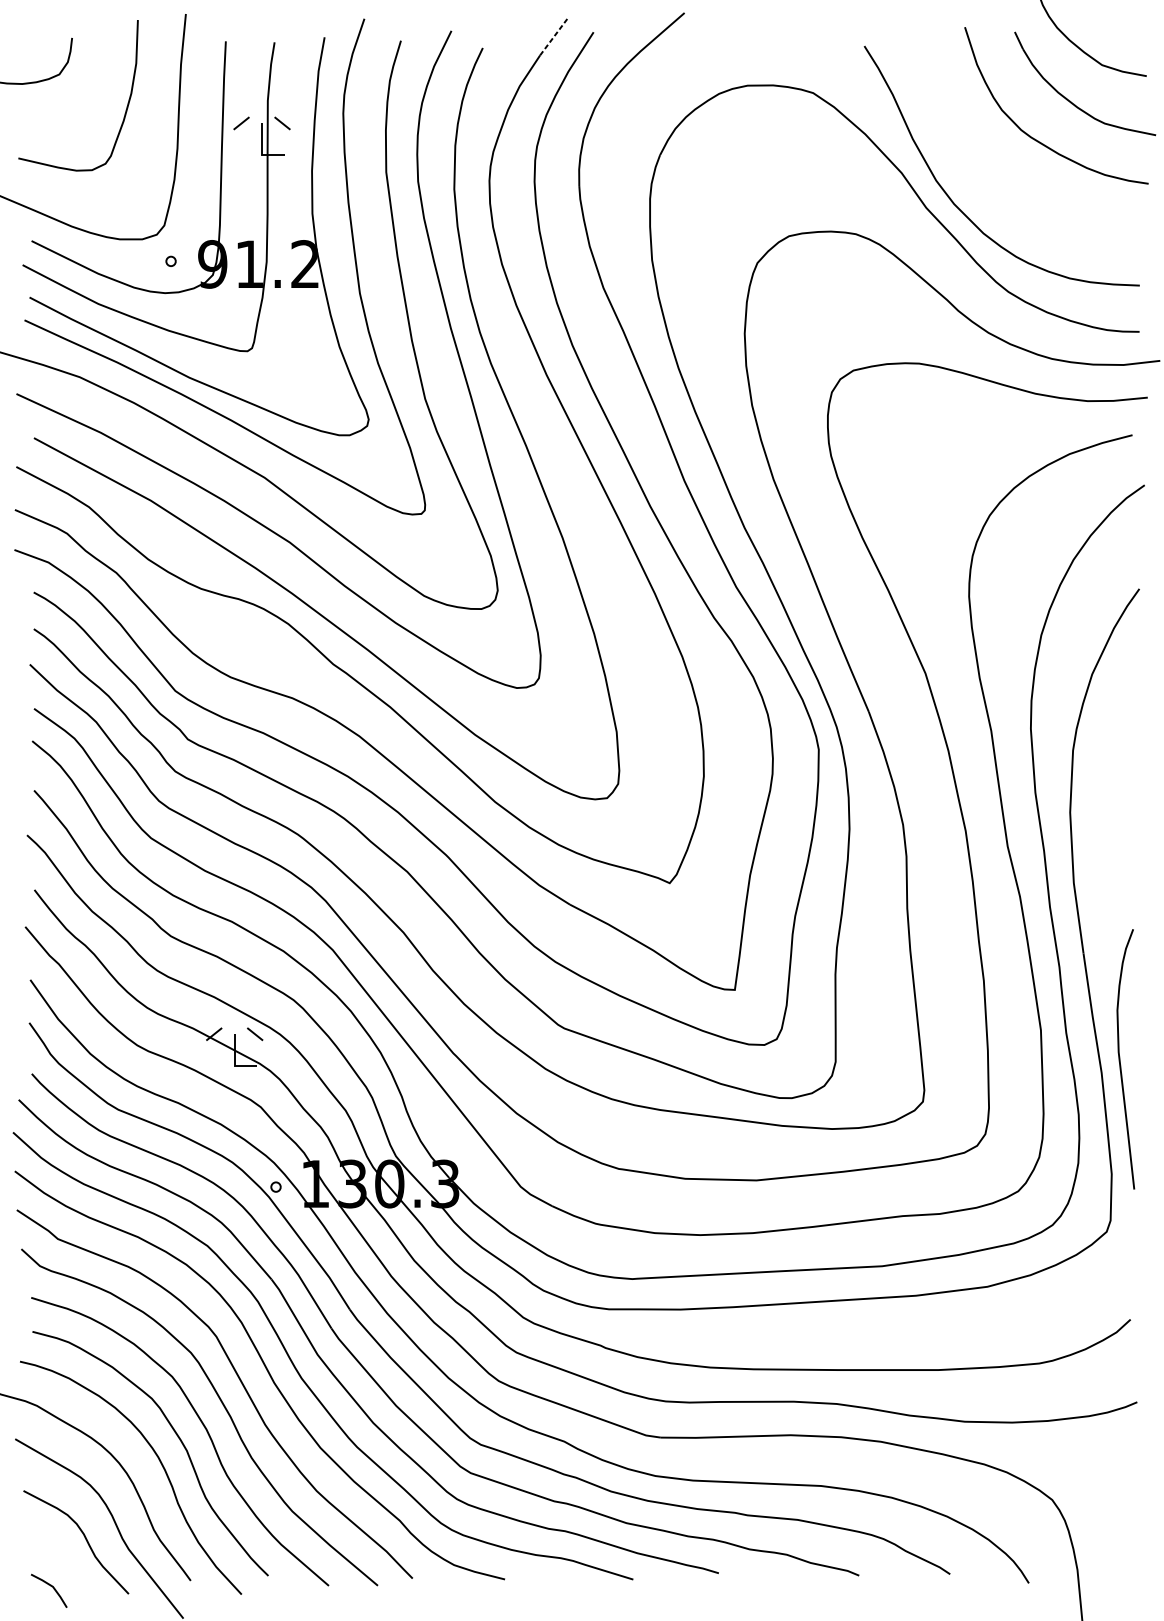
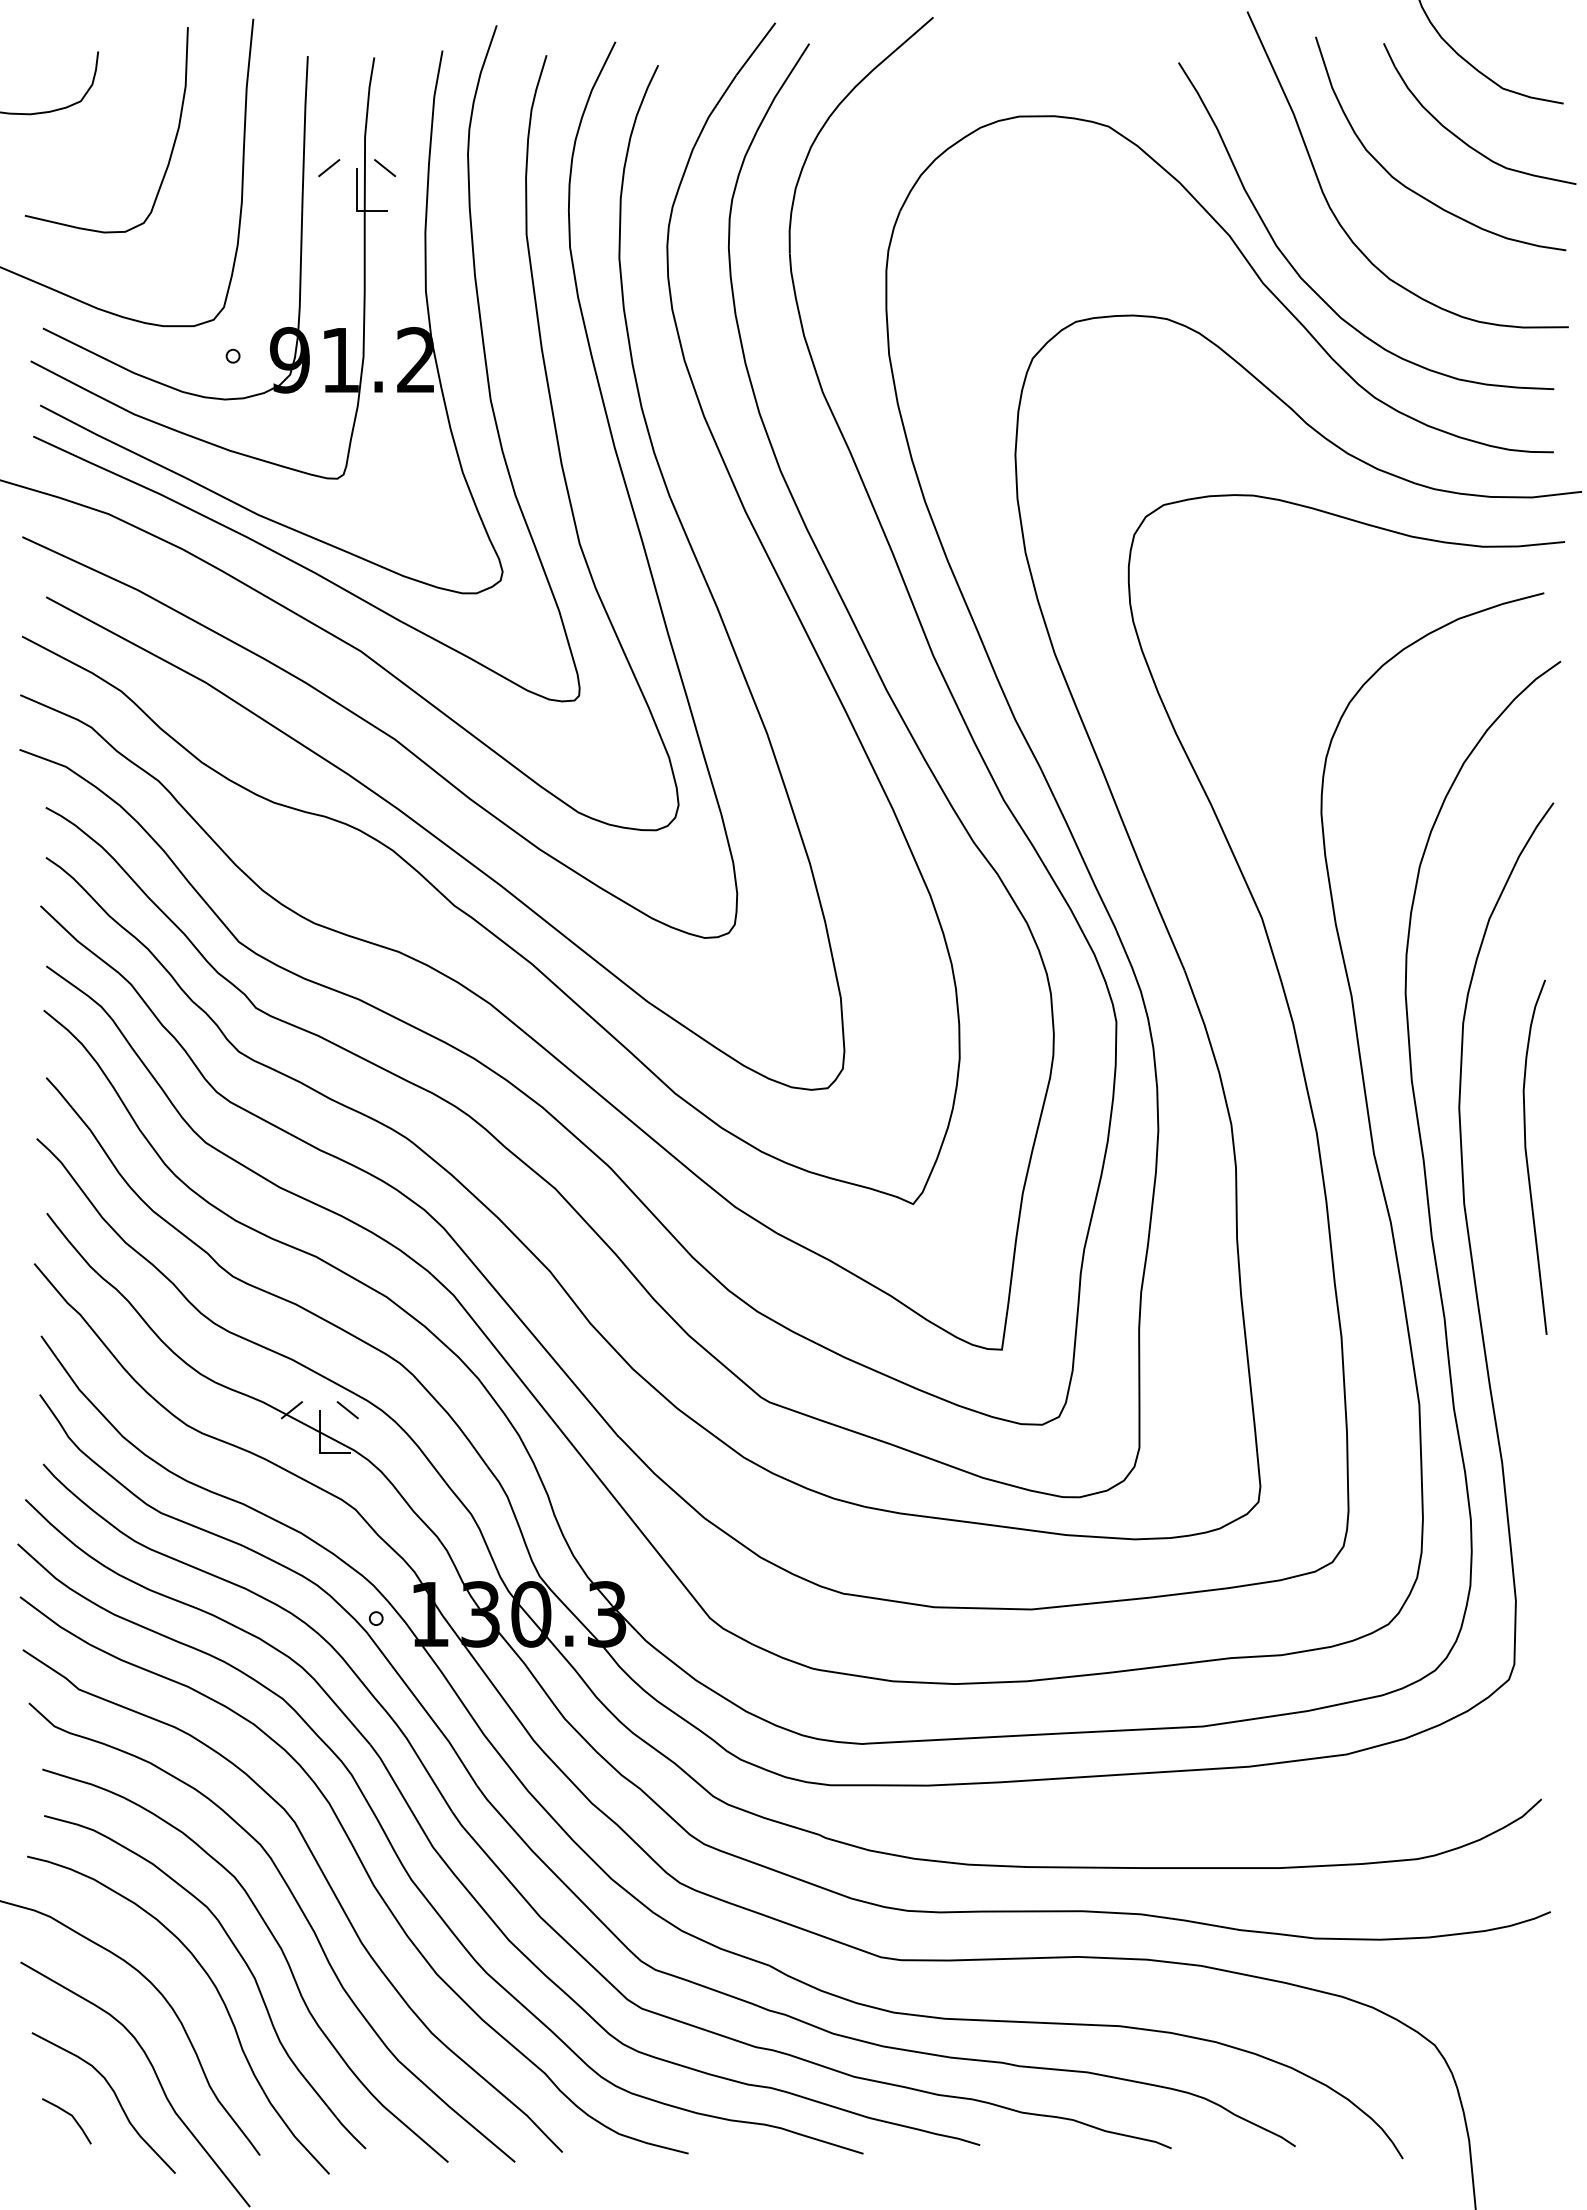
line: (554, 36) -> (755, 49), dashed -> solid
curve: (979, 157) -> (1335, 214), added
curve: (1120, 1058) -> (1527, 1156), moved
line: (51, 1586) -> (69, 2115), moved

